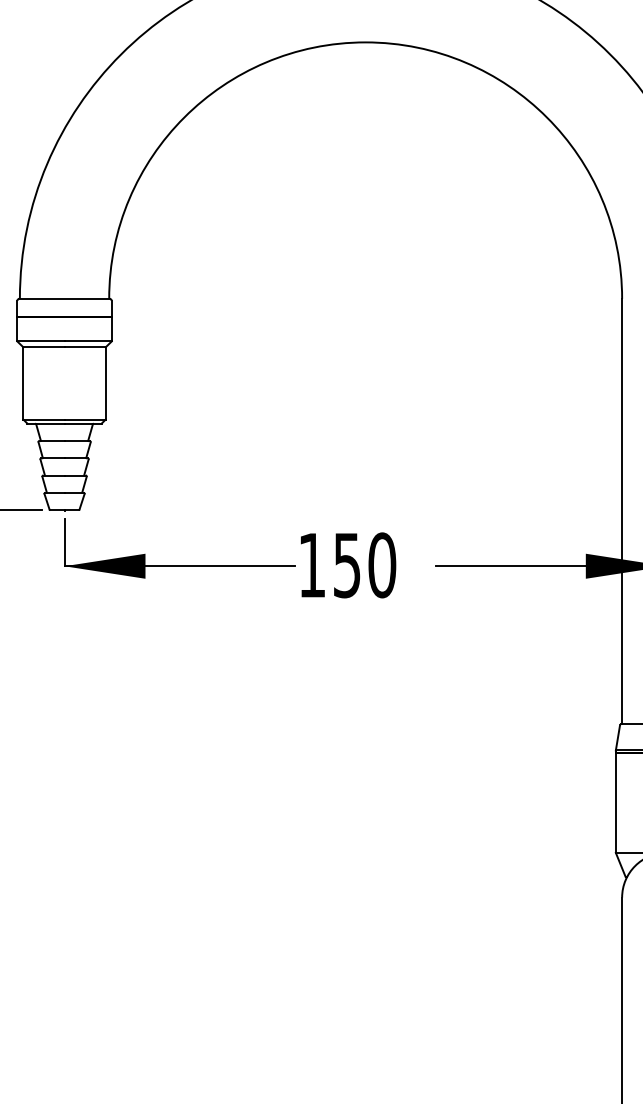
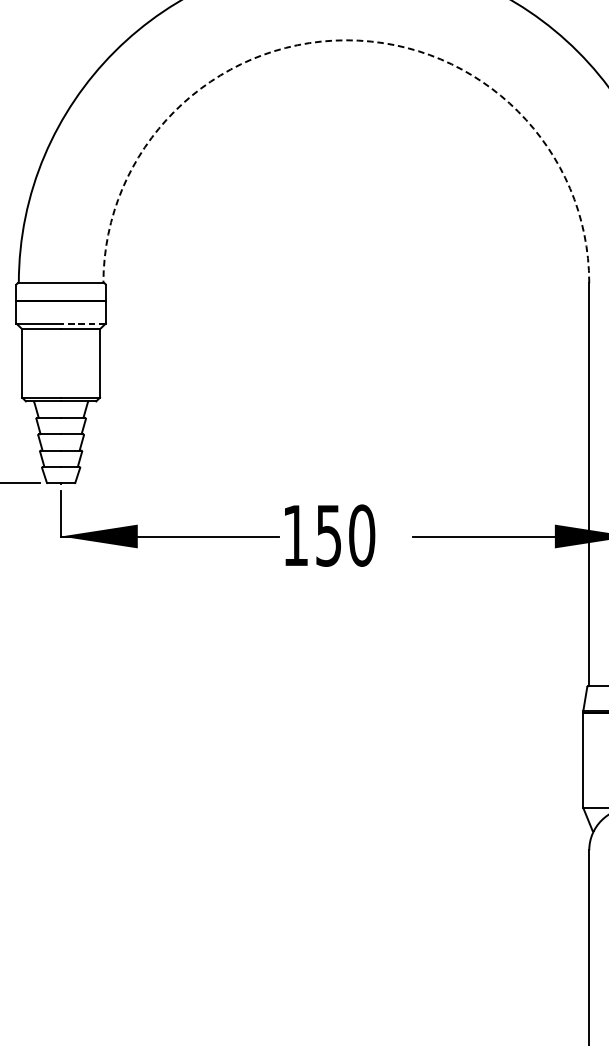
arc: (365, 42) -> (346, 40), solid -> dashed
line: (88, 341) -> (83, 323), solid -> dashed

